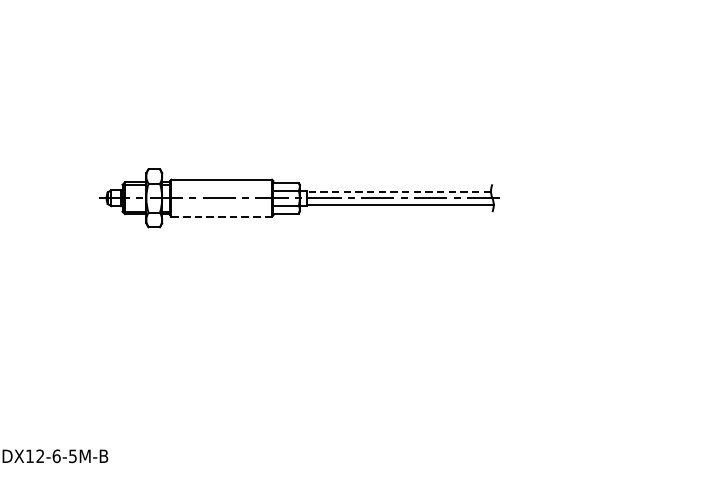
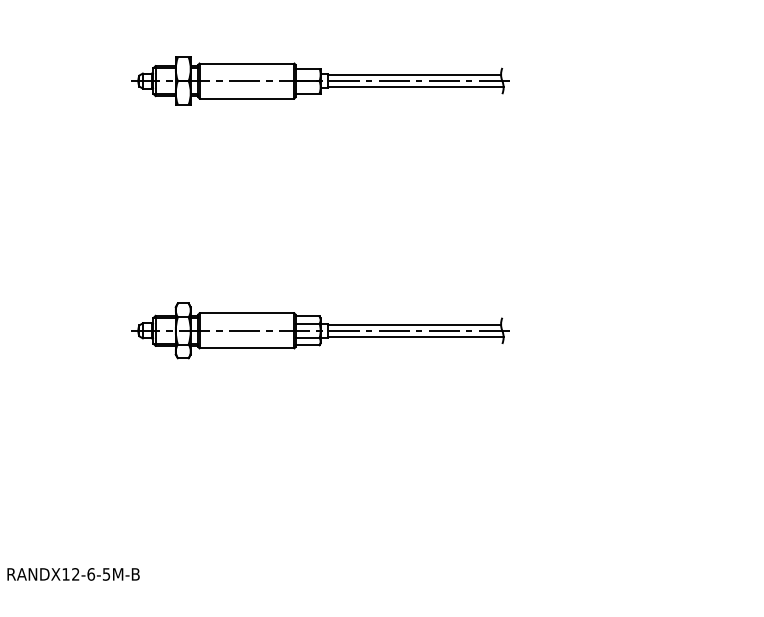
line: (399, 191) -> (414, 324), dashed -> solid
line: (222, 216) -> (247, 348), dashed -> solid

